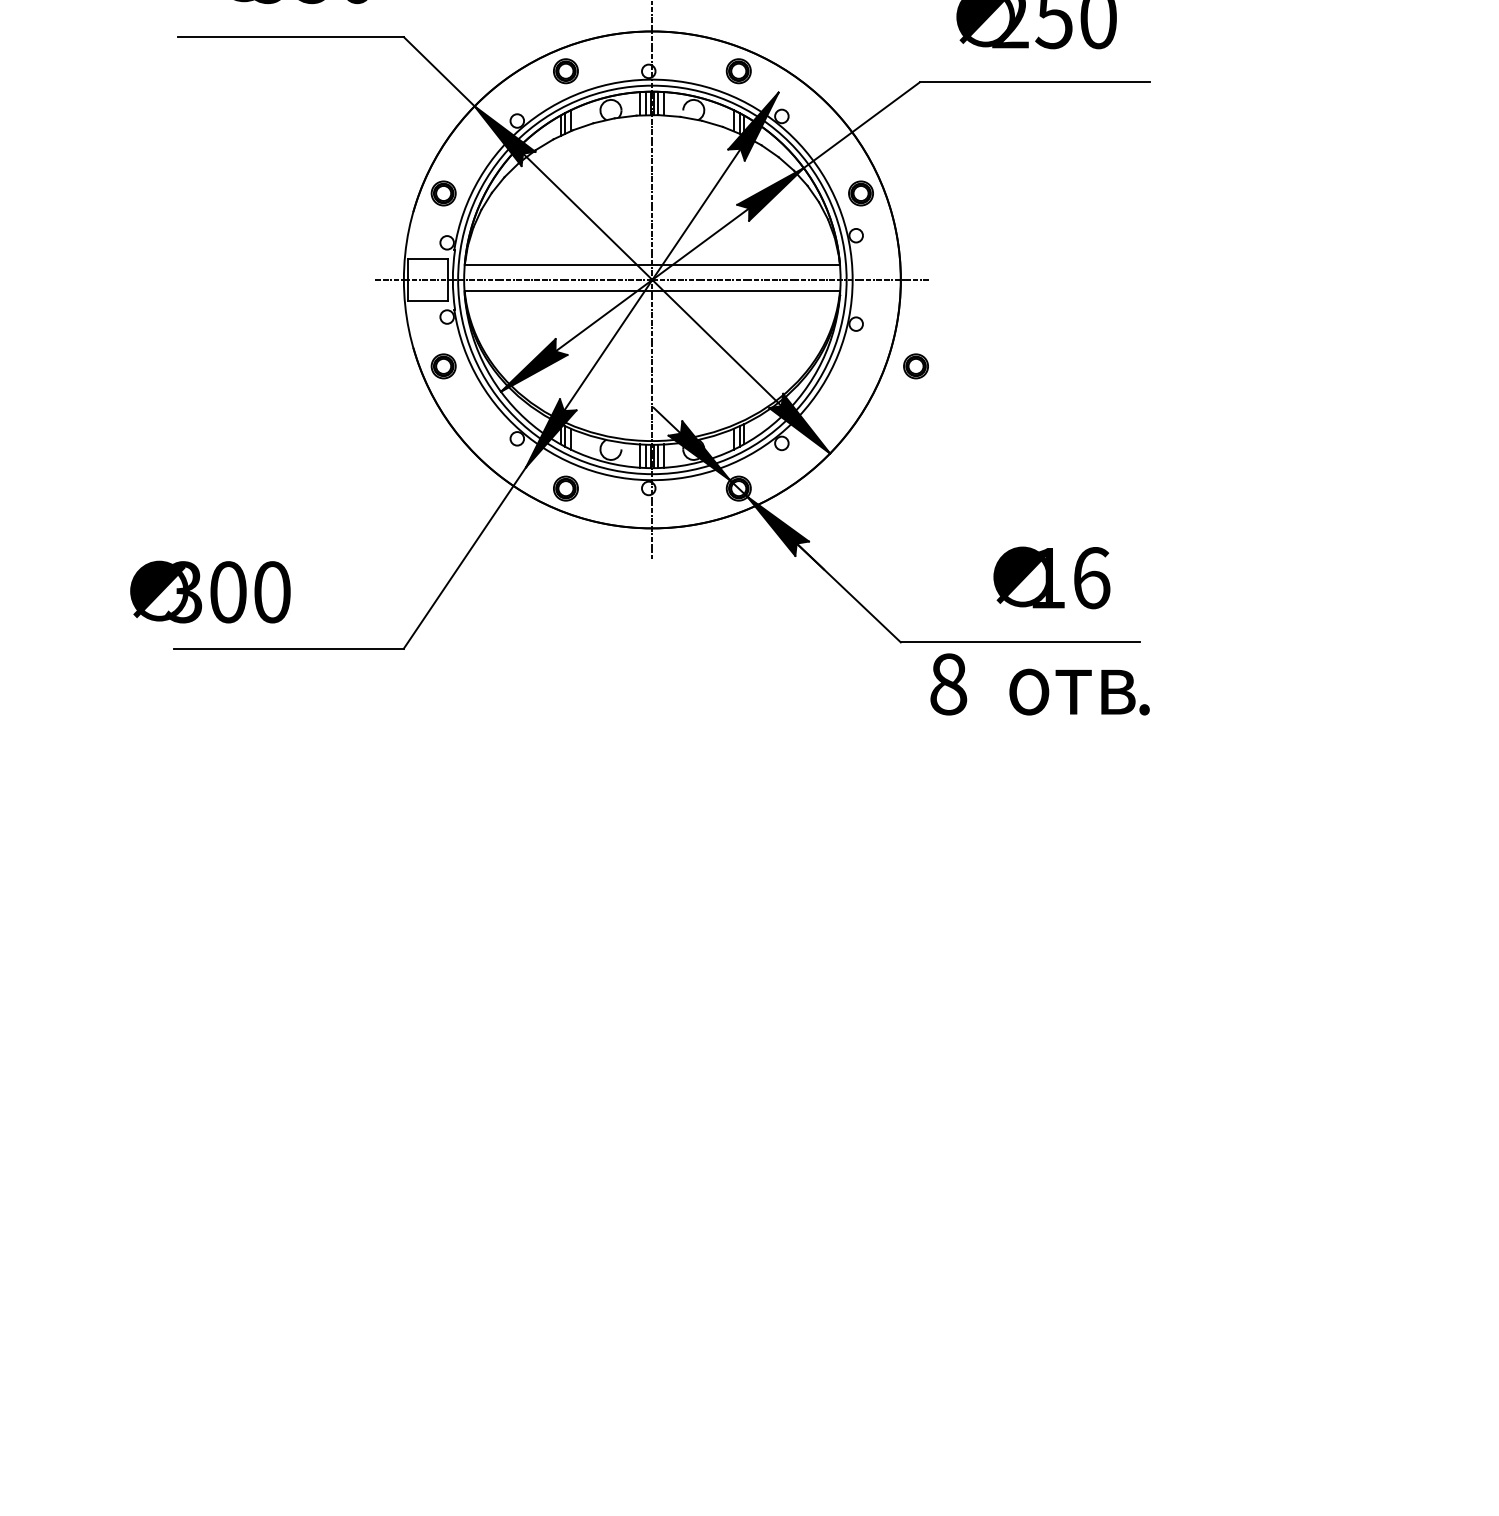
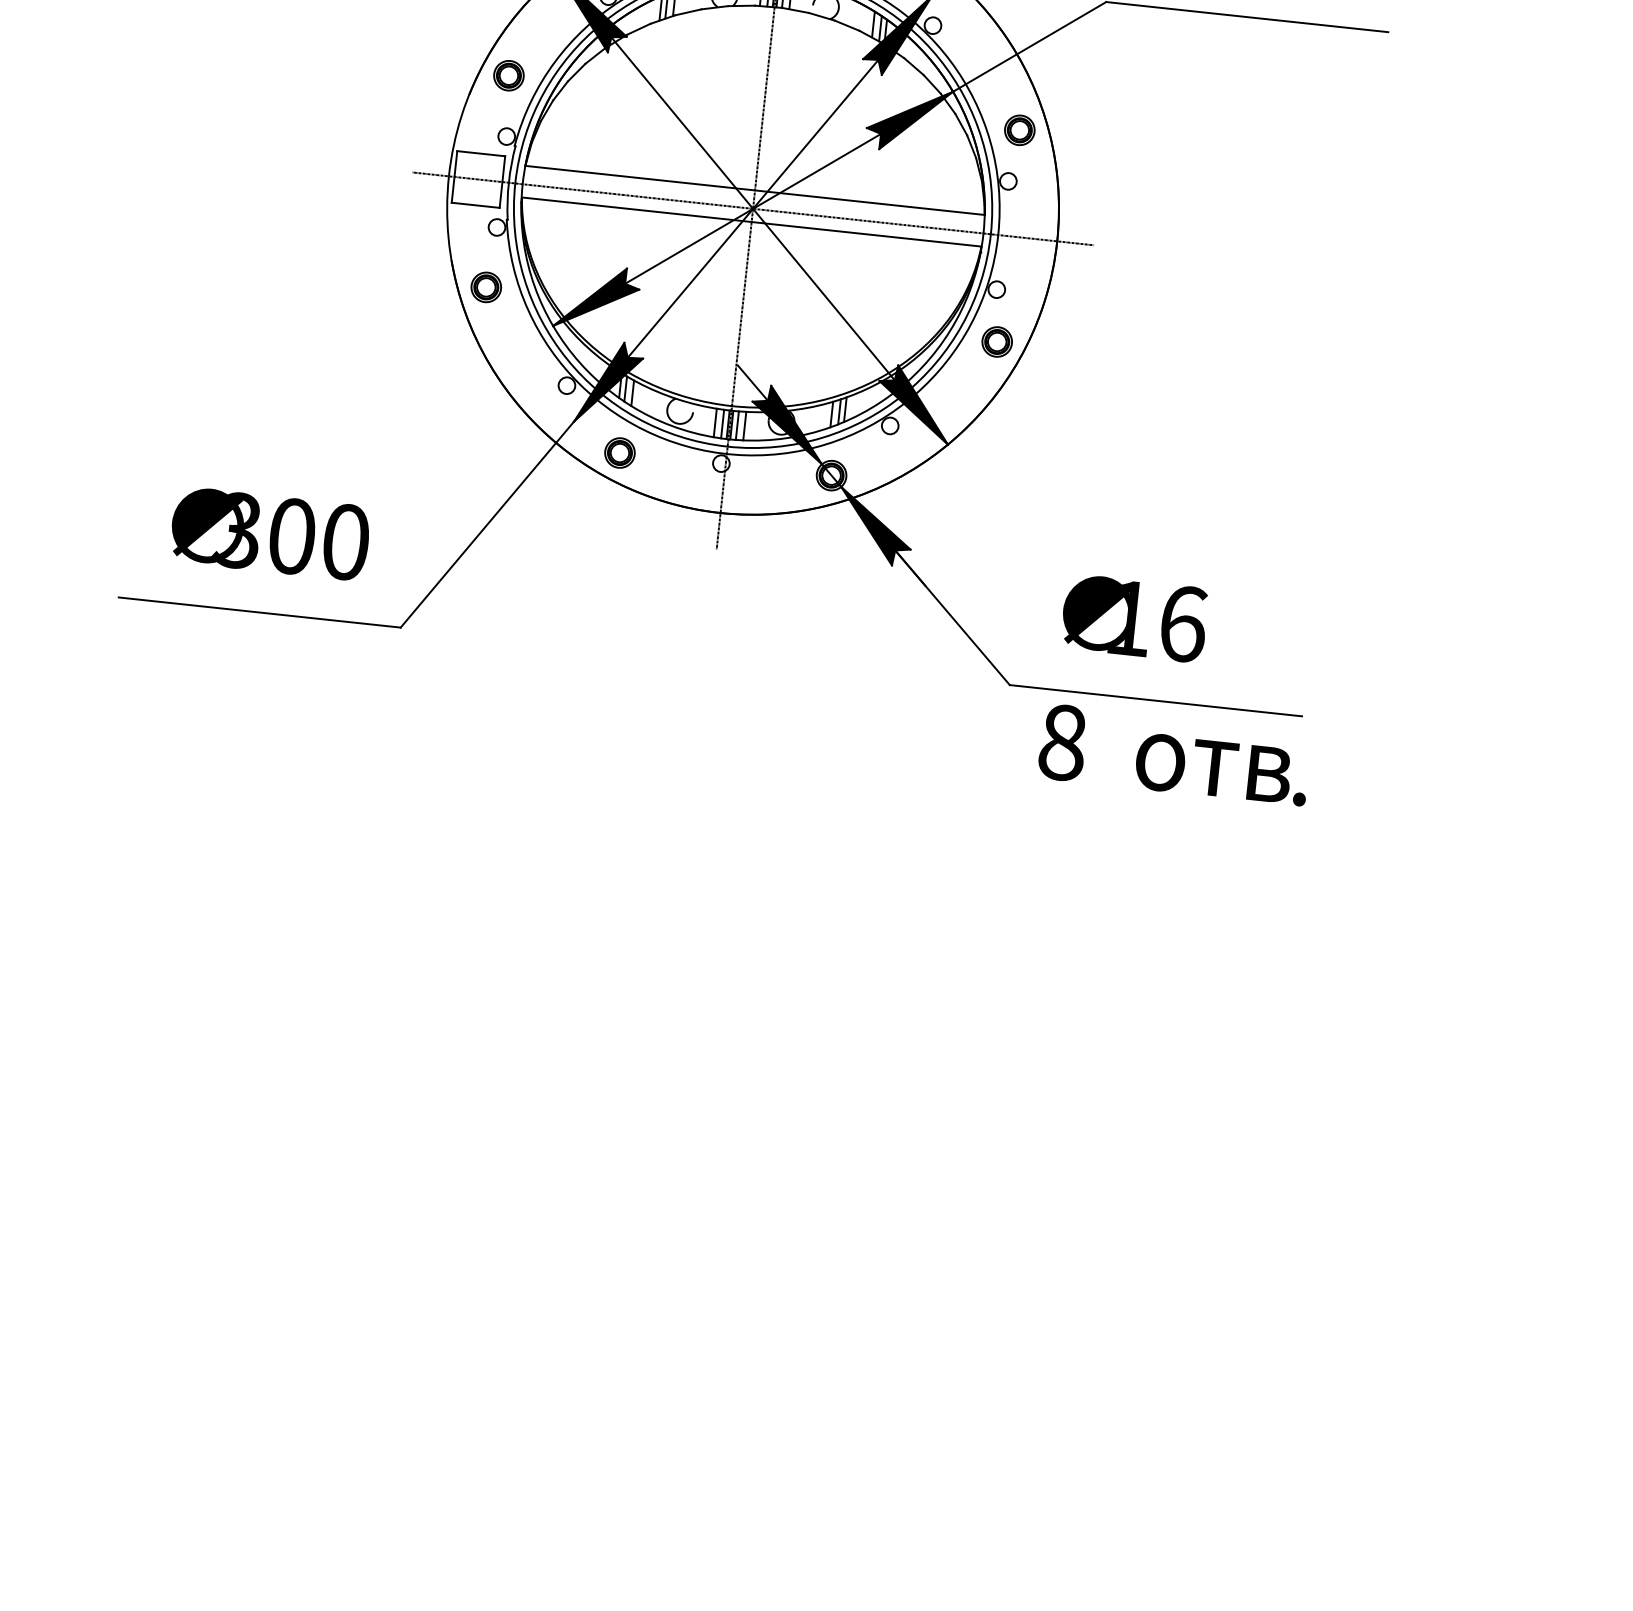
part: (915, 366) -> (996, 342), moved
text: (1051, 577) -> (1134, 618), moved
text: (210, 591) -> (270, 533), moved

